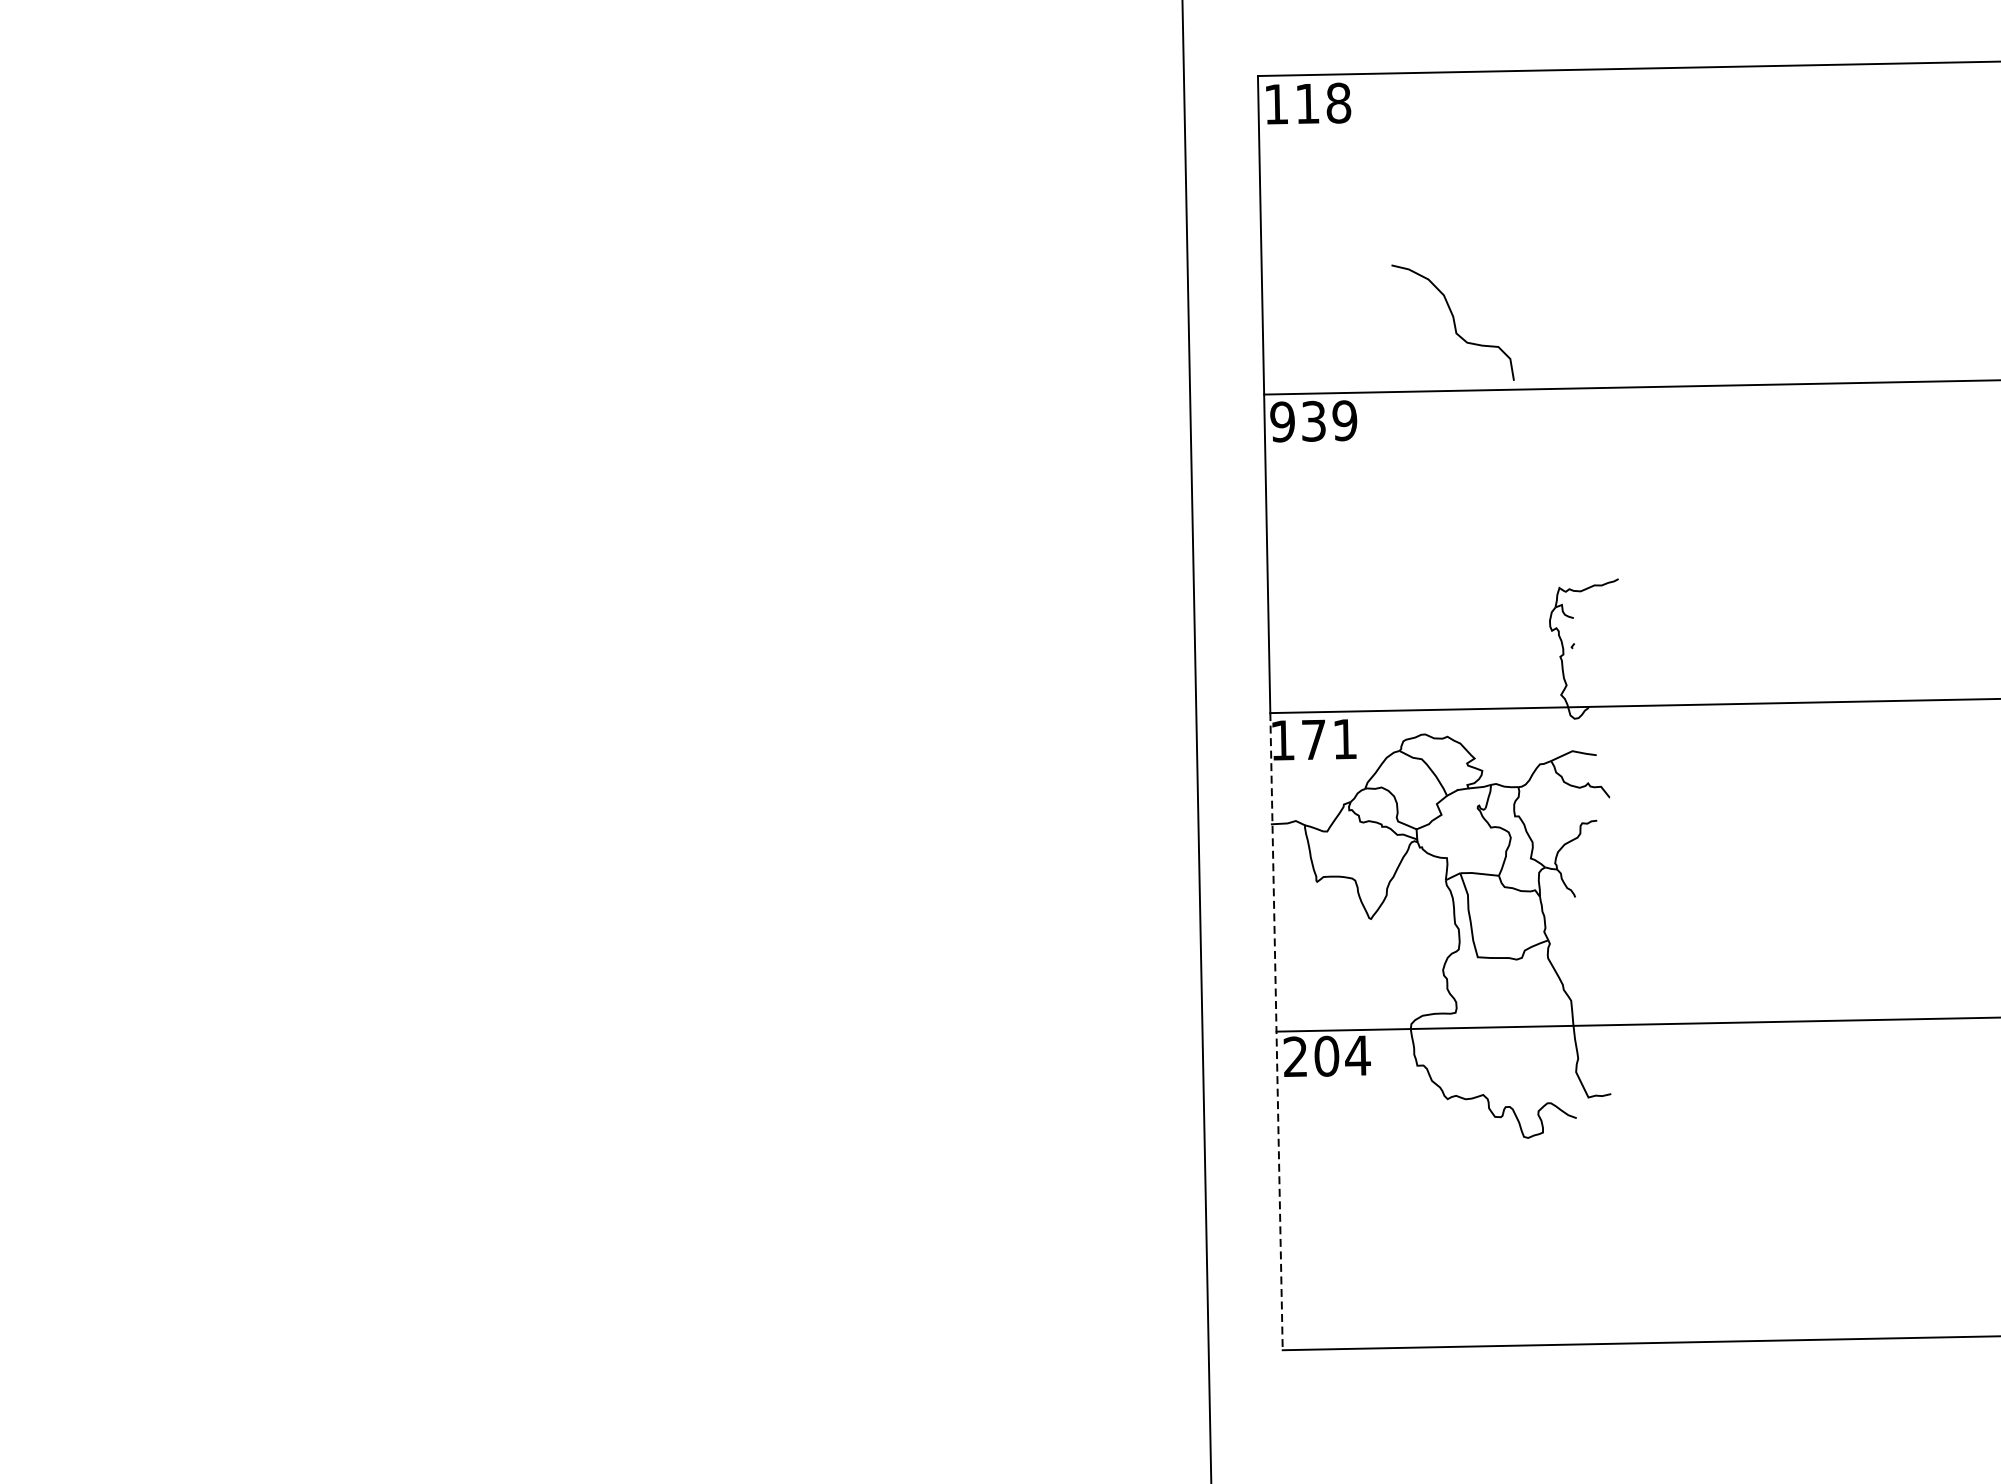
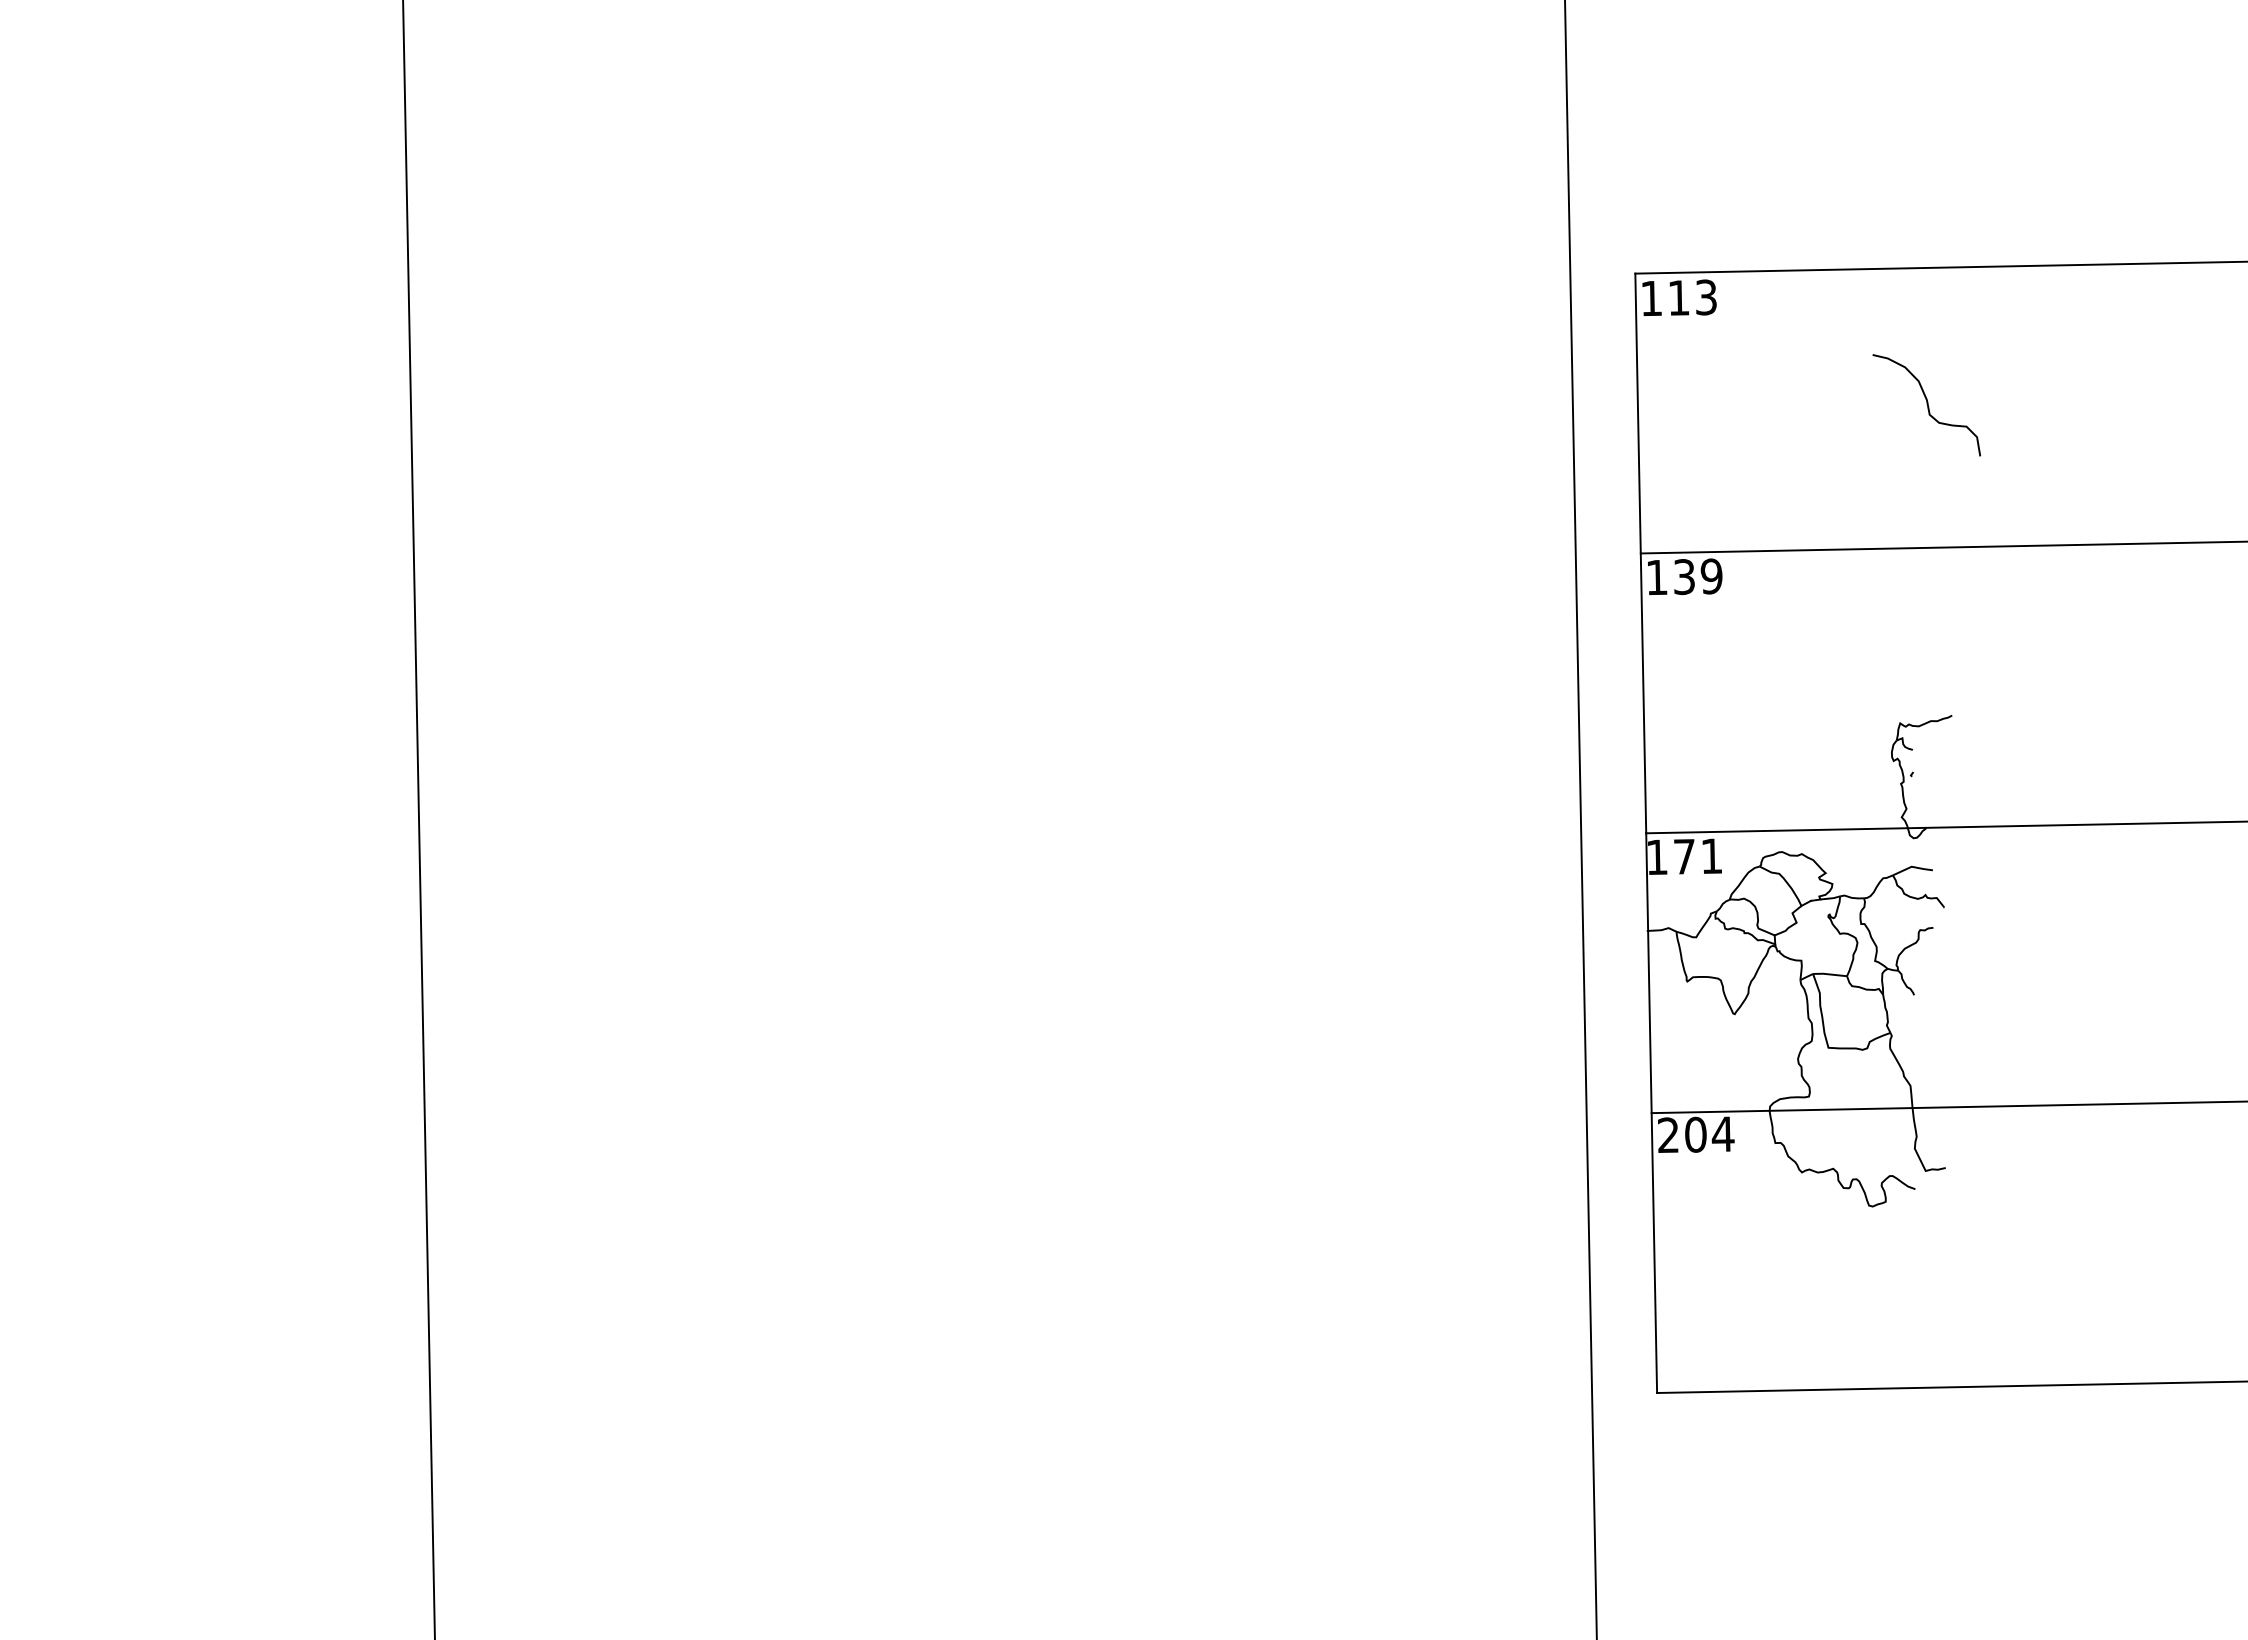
text: (1338, 103) -> (1706, 297), 118 -> 113
curve: (1452, 321) -> (1926, 404), moved
text: (1282, 421) -> (1656, 577), 939 -> 139
line: (1276, 1032) -> (1651, 1113), dashed -> solid

